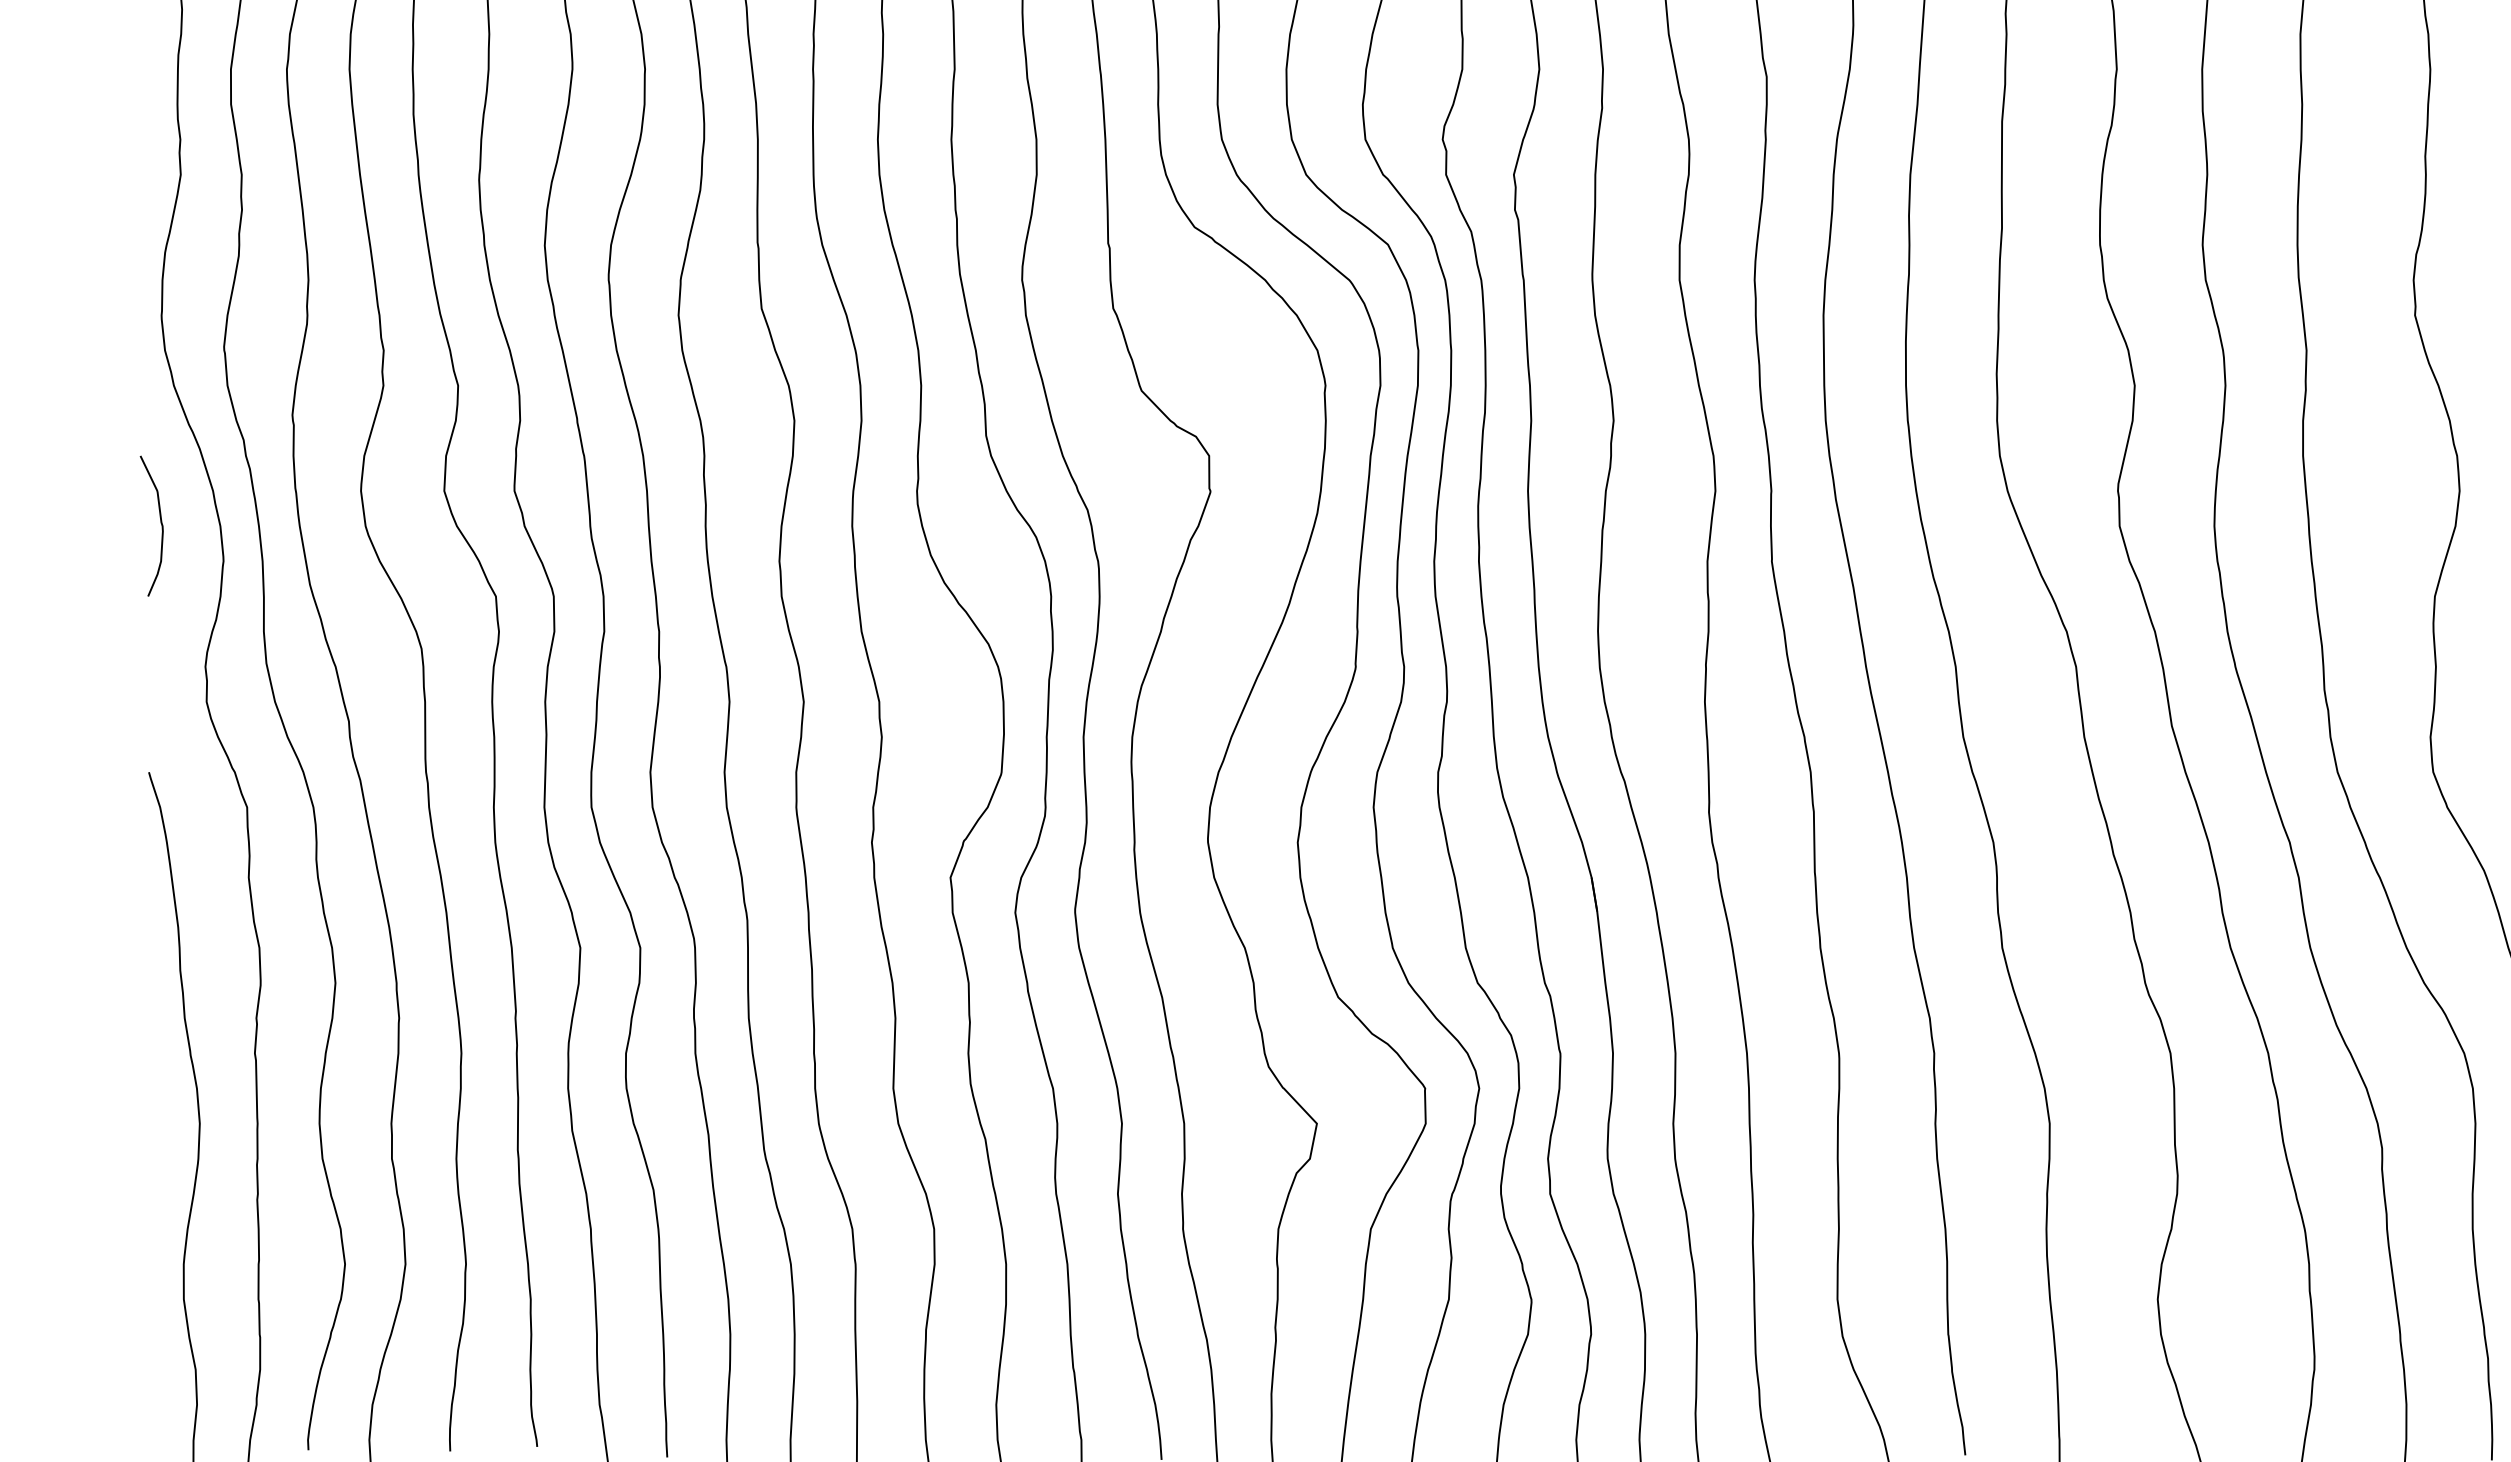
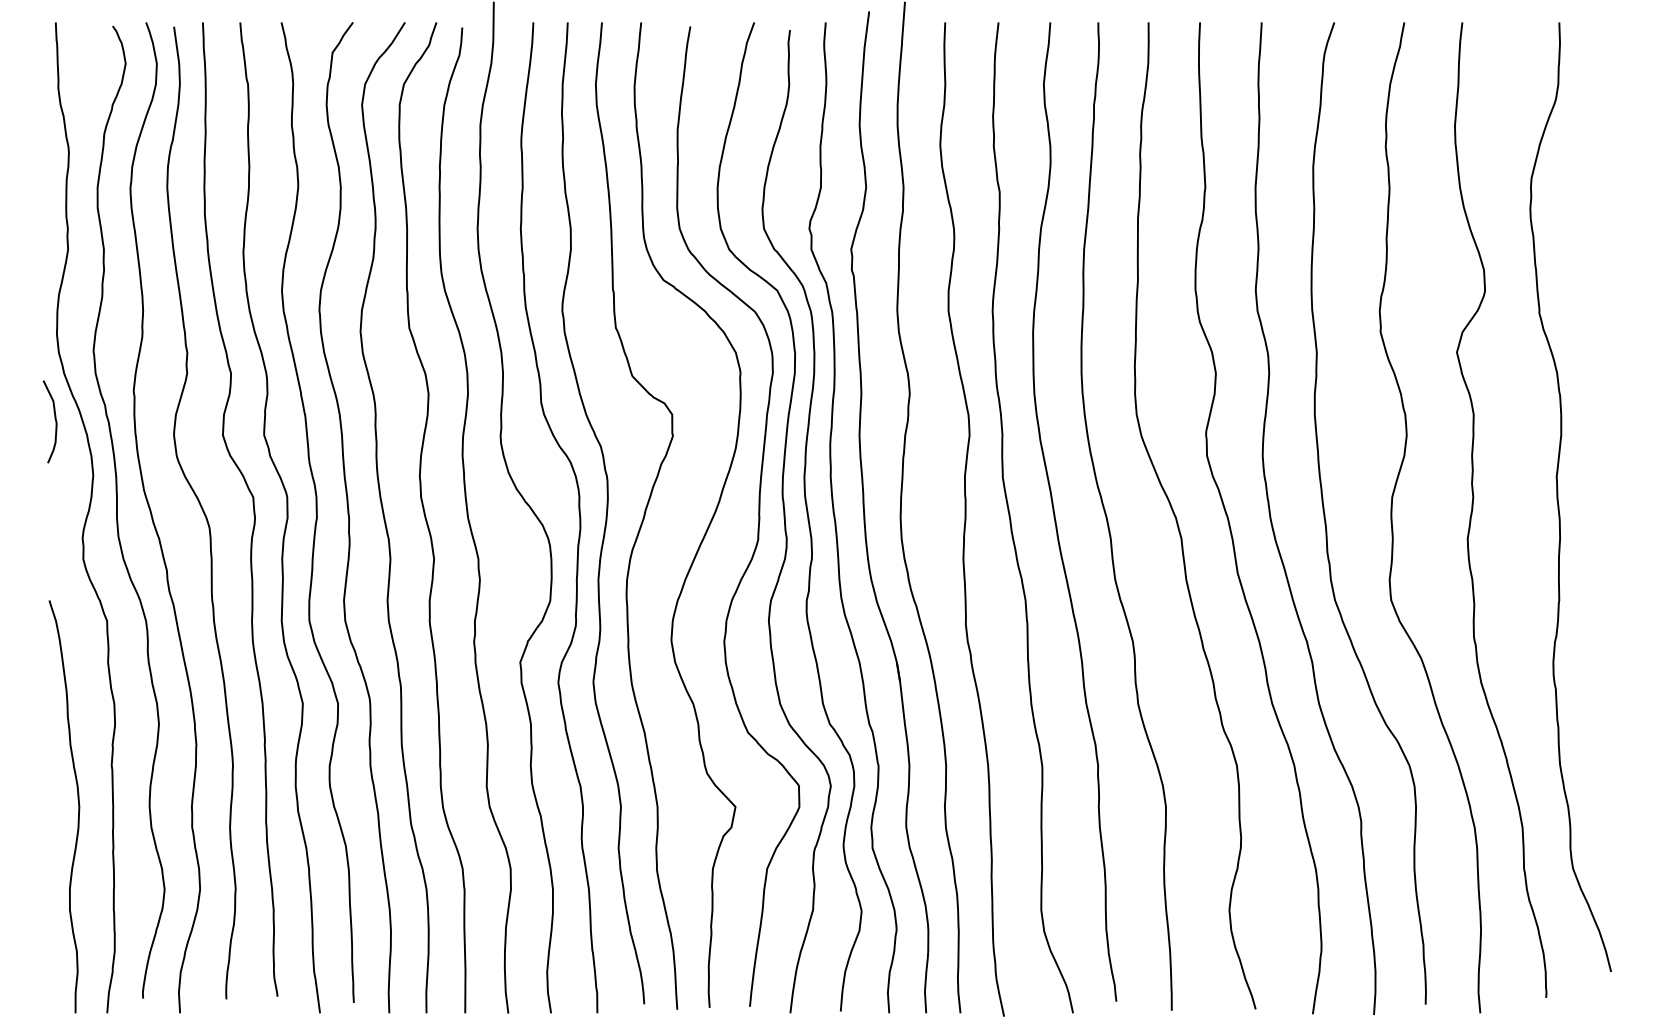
curve: (159, 522) -> (54, 419), moved

